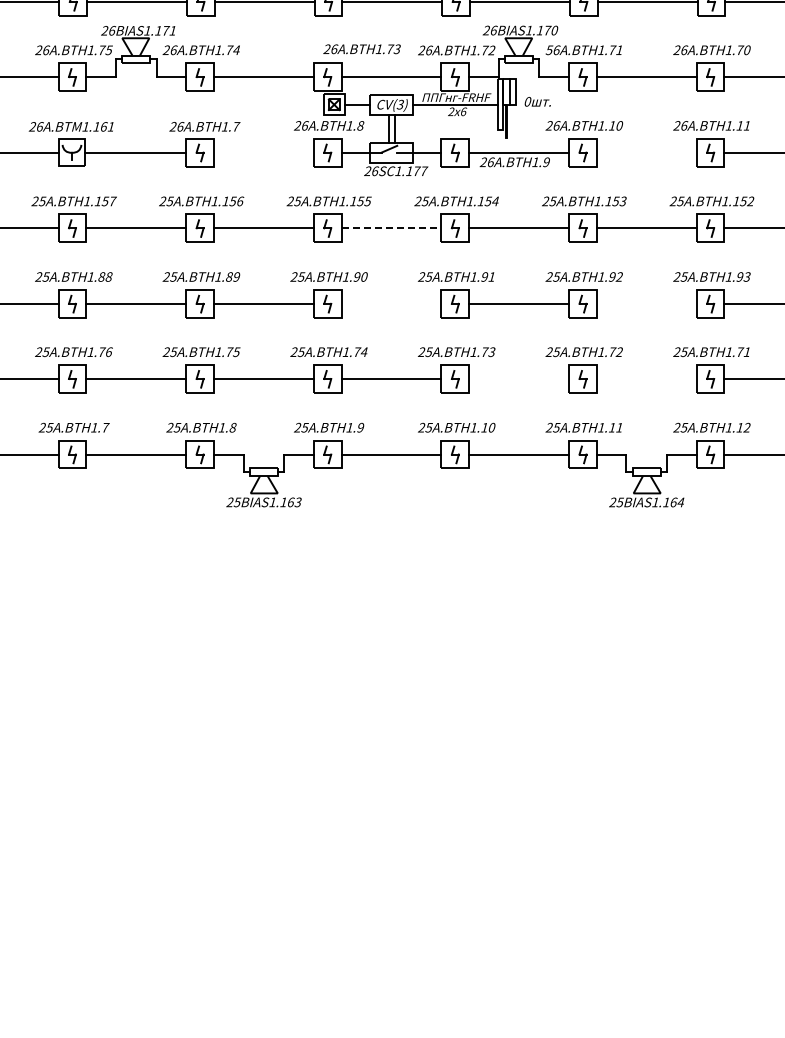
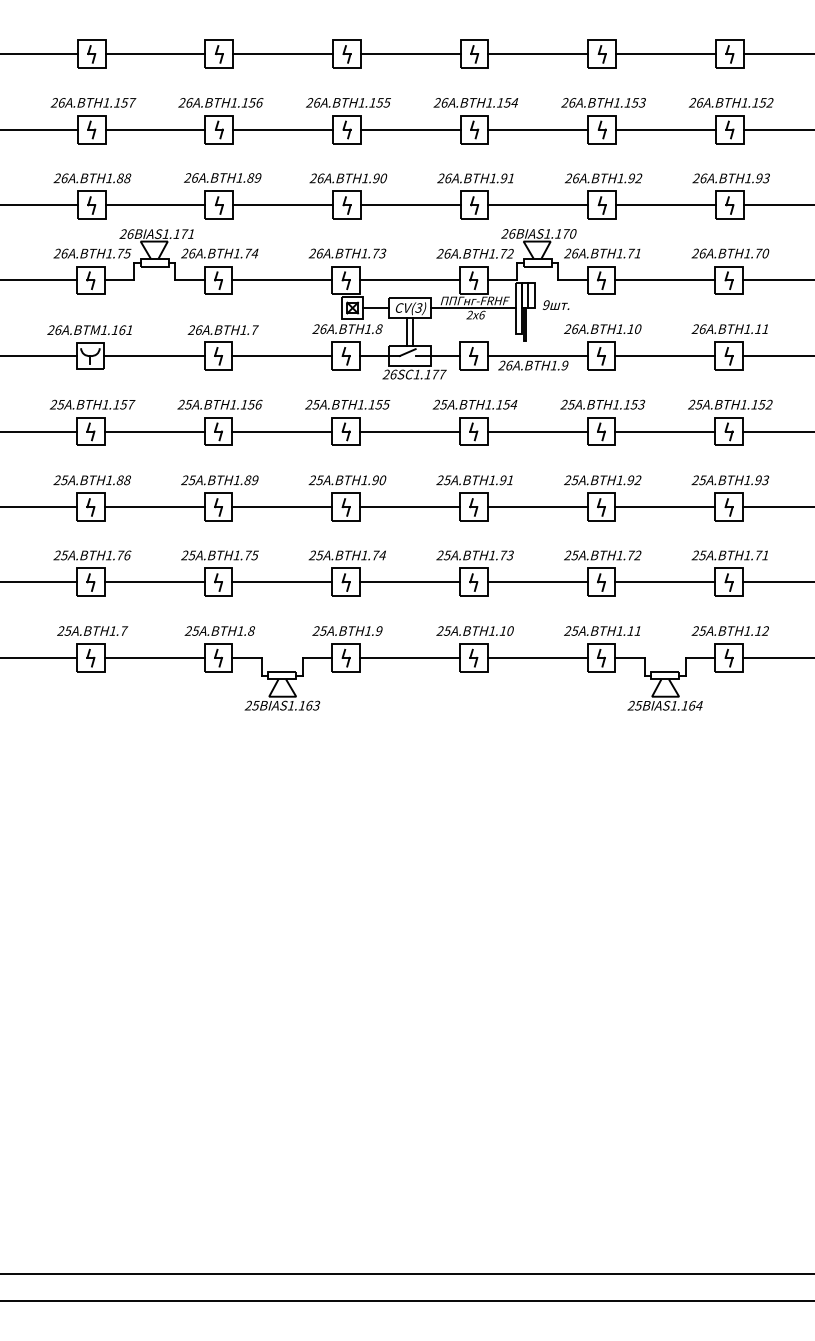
text: (362, 49) -> (347, 253), moved
text: (549, 50) -> (567, 253), 56 -> 26
text: (527, 101) -> (545, 304), 0 -> 9
line: (264, 152) -> (282, 355), added
line: (647, 152) -> (665, 355), added
line: (391, 228) -> (409, 431), dashed -> solid
line: (391, 304) -> (409, 507), added
line: (647, 304) -> (665, 507), added
line: (519, 379) -> (537, 582), added
line: (647, 379) -> (665, 582), added

